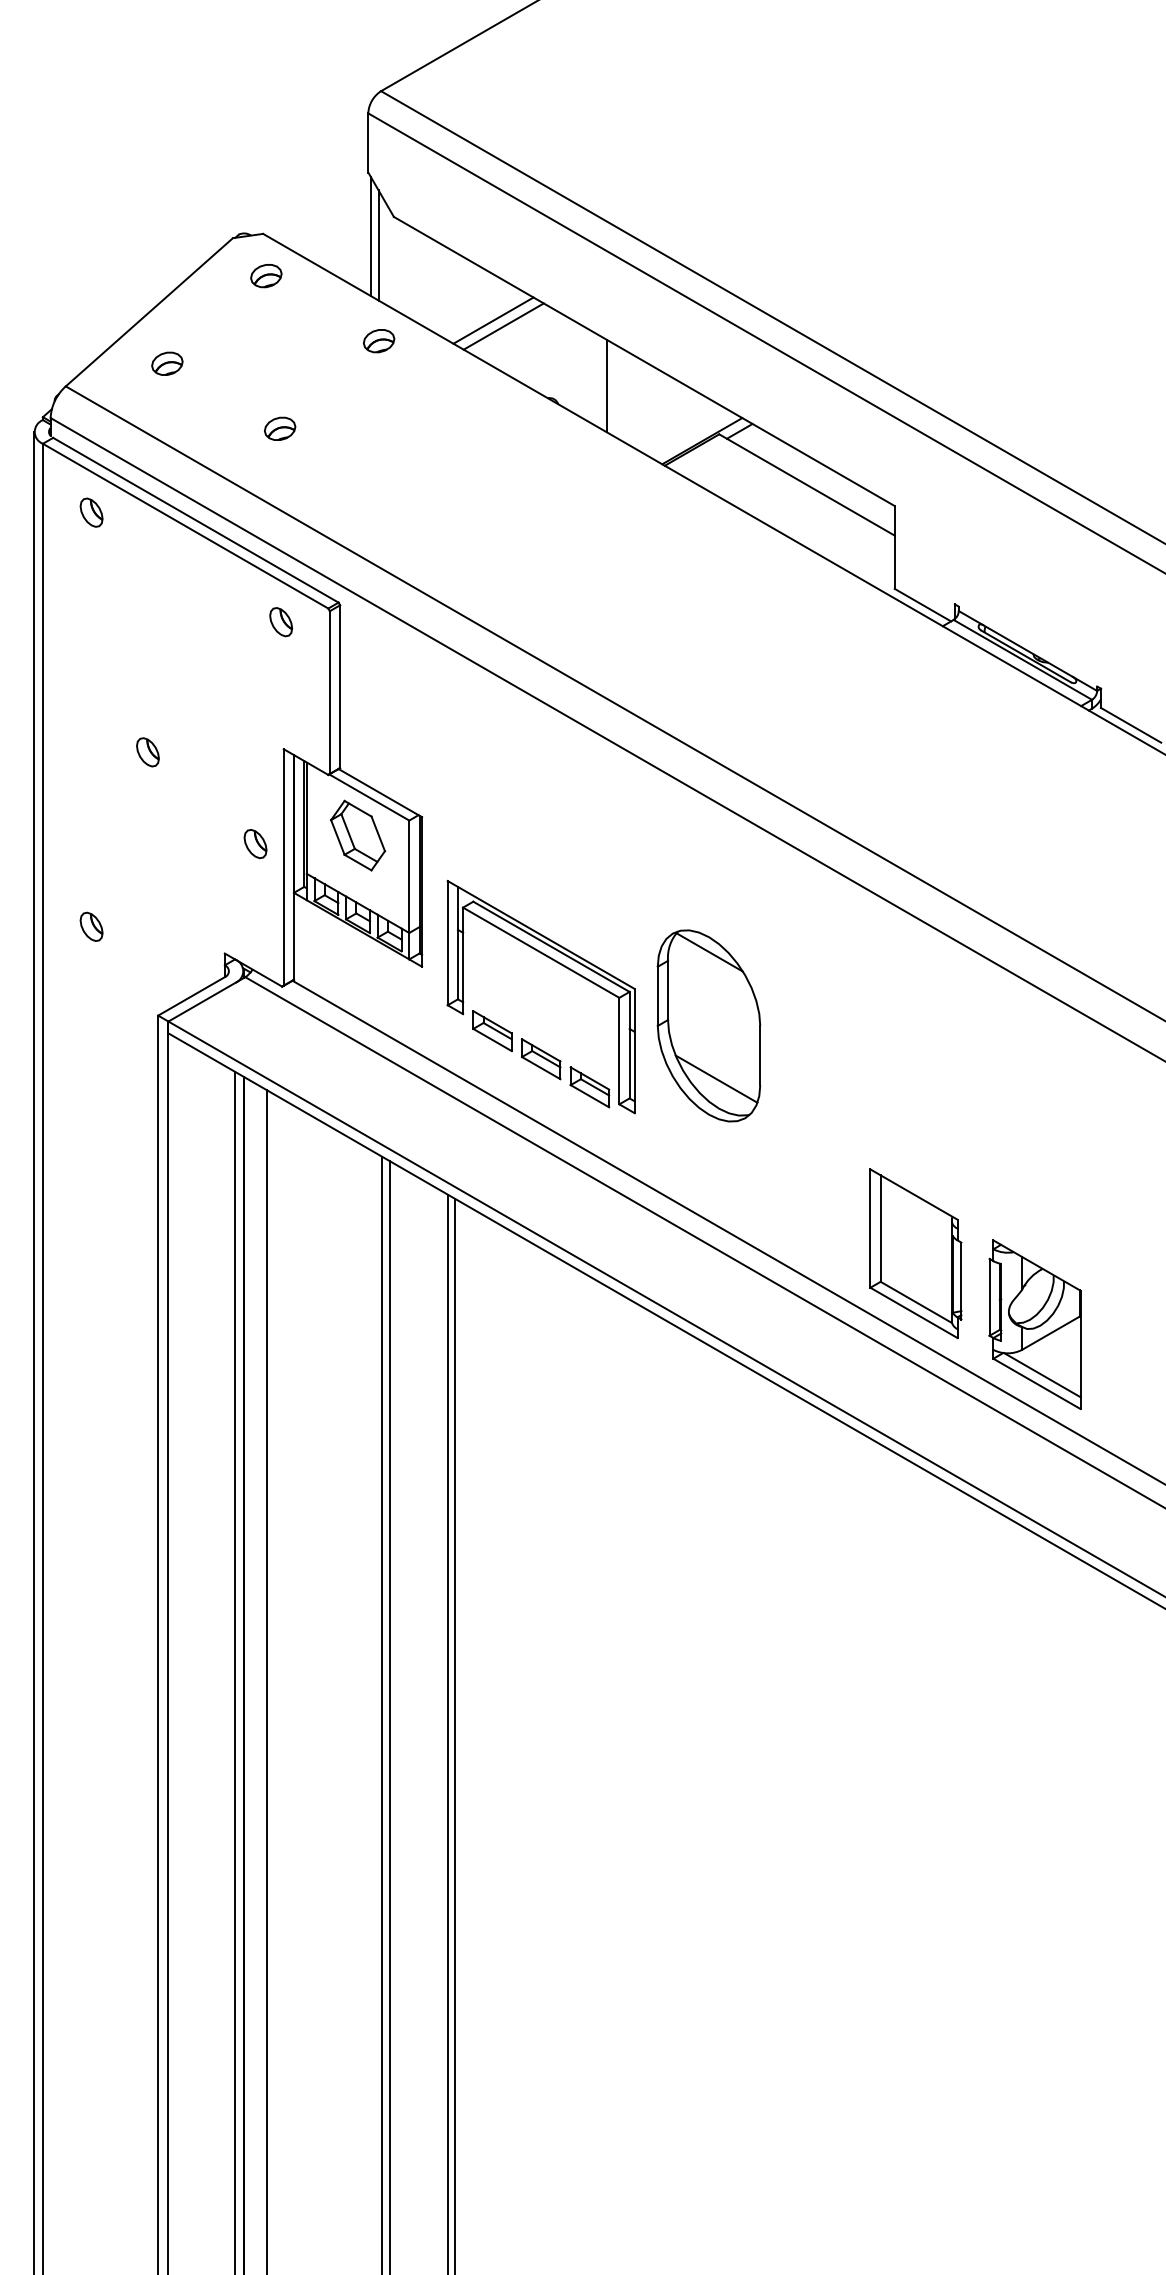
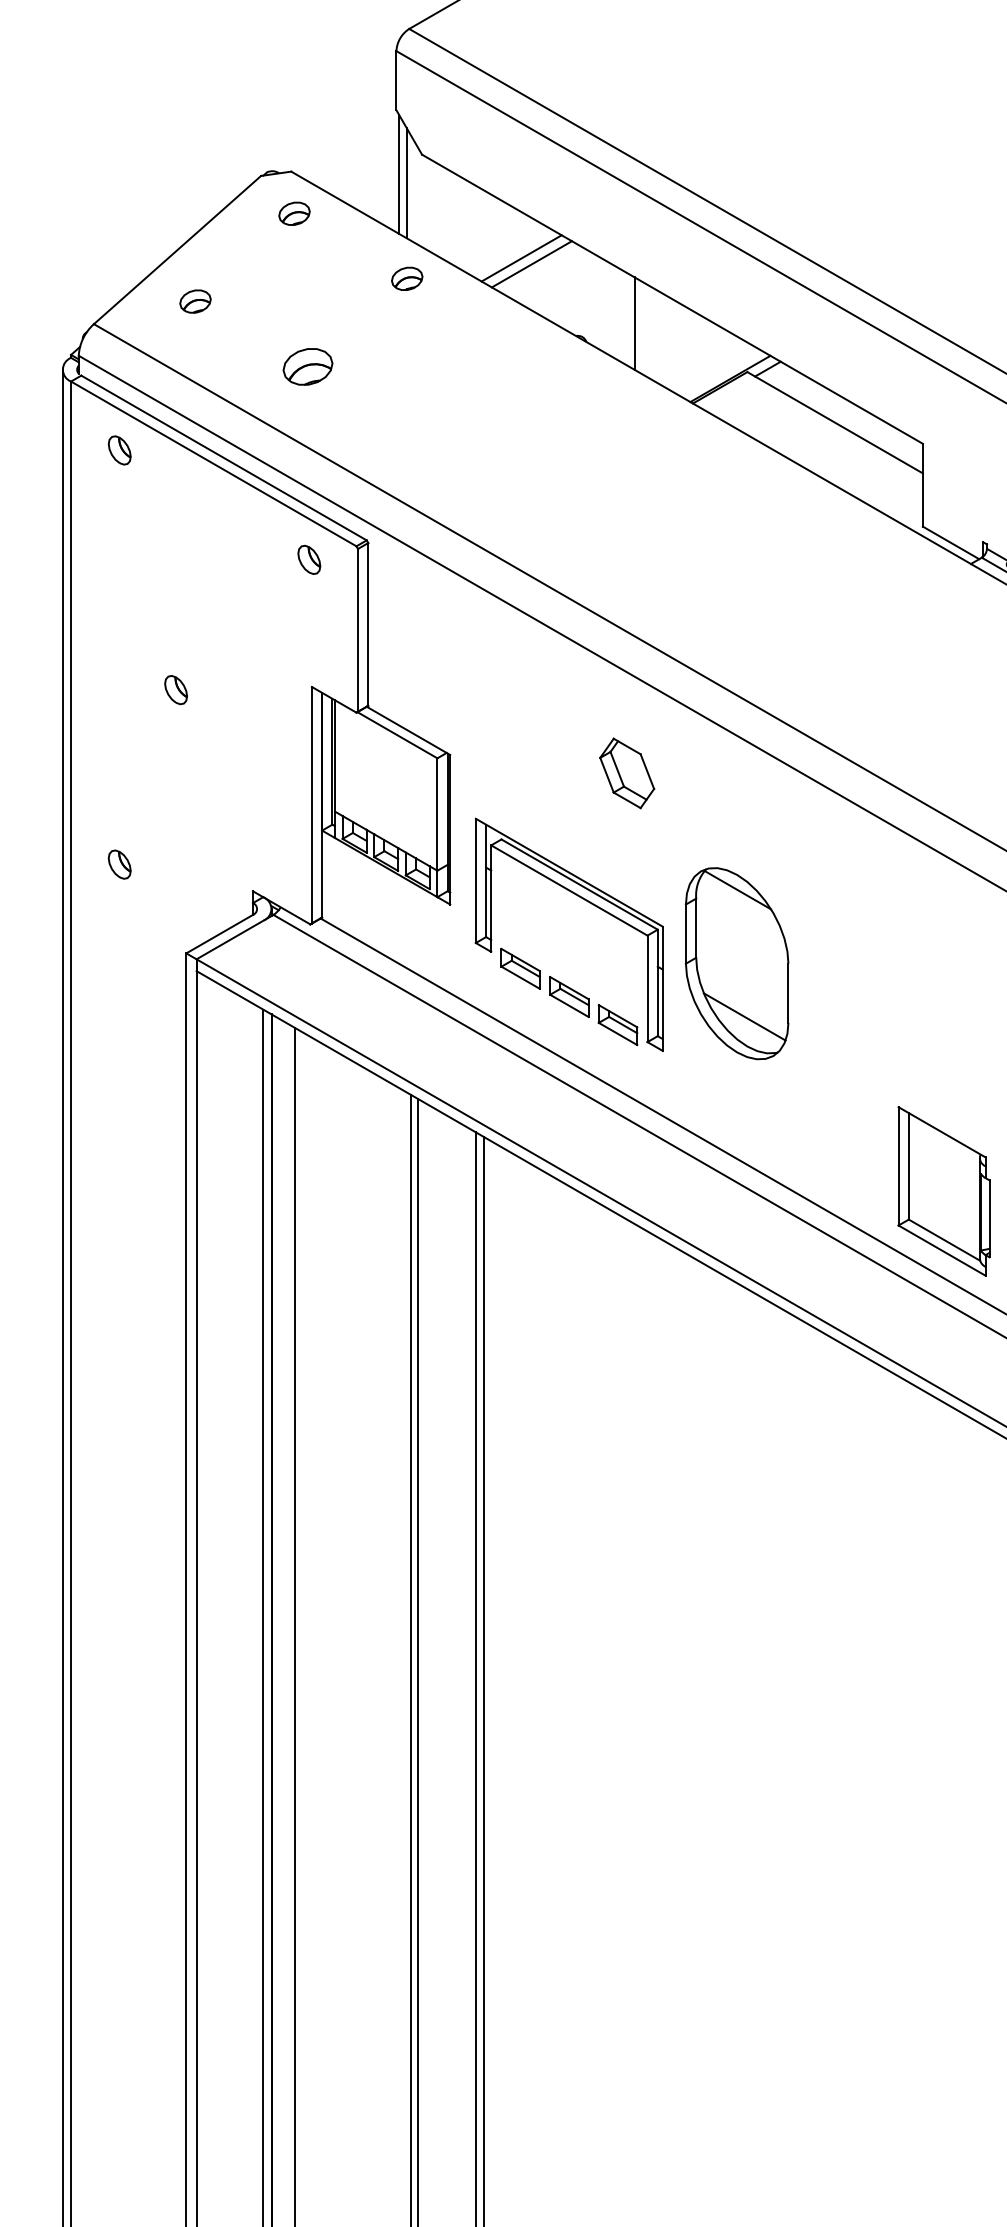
part: (280, 428) -> (308, 366), size x1.6
part: (358, 835) -> (627, 773), moved
part: (255, 844) -> (283, 782), removed

